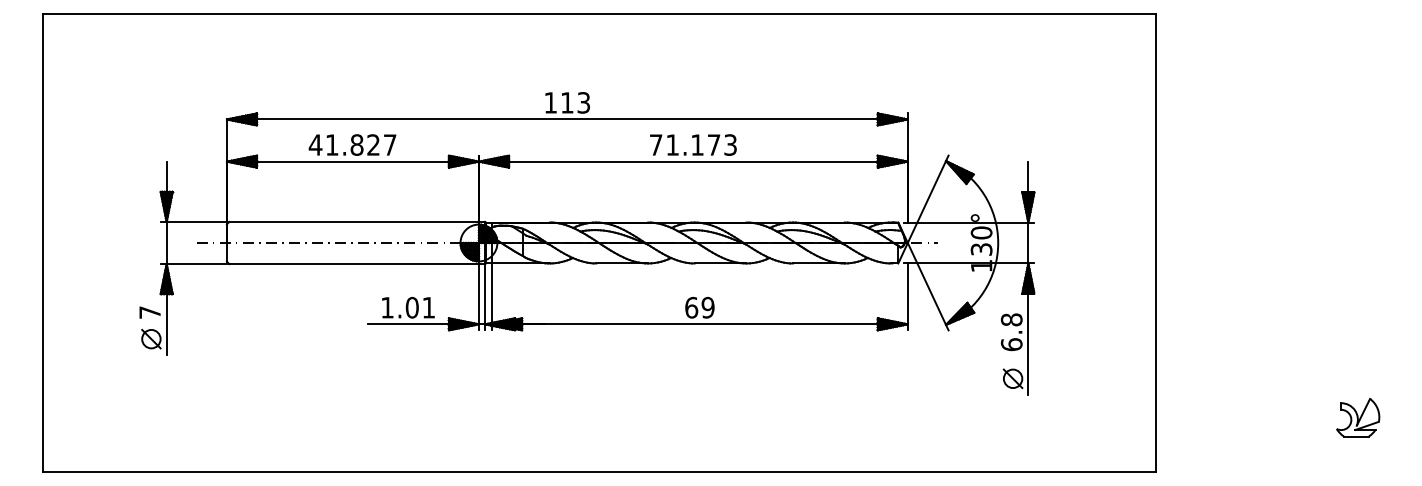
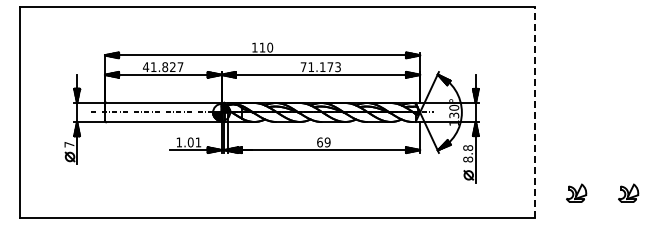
text: (584, 102) -> (270, 47), 113 -> 110
line: (1157, 243) -> (535, 112), solid -> dashed
text: (1010, 344) -> (467, 159), 6.8 -> 8.8
part: (1245, 415) -> (576, 192), added

